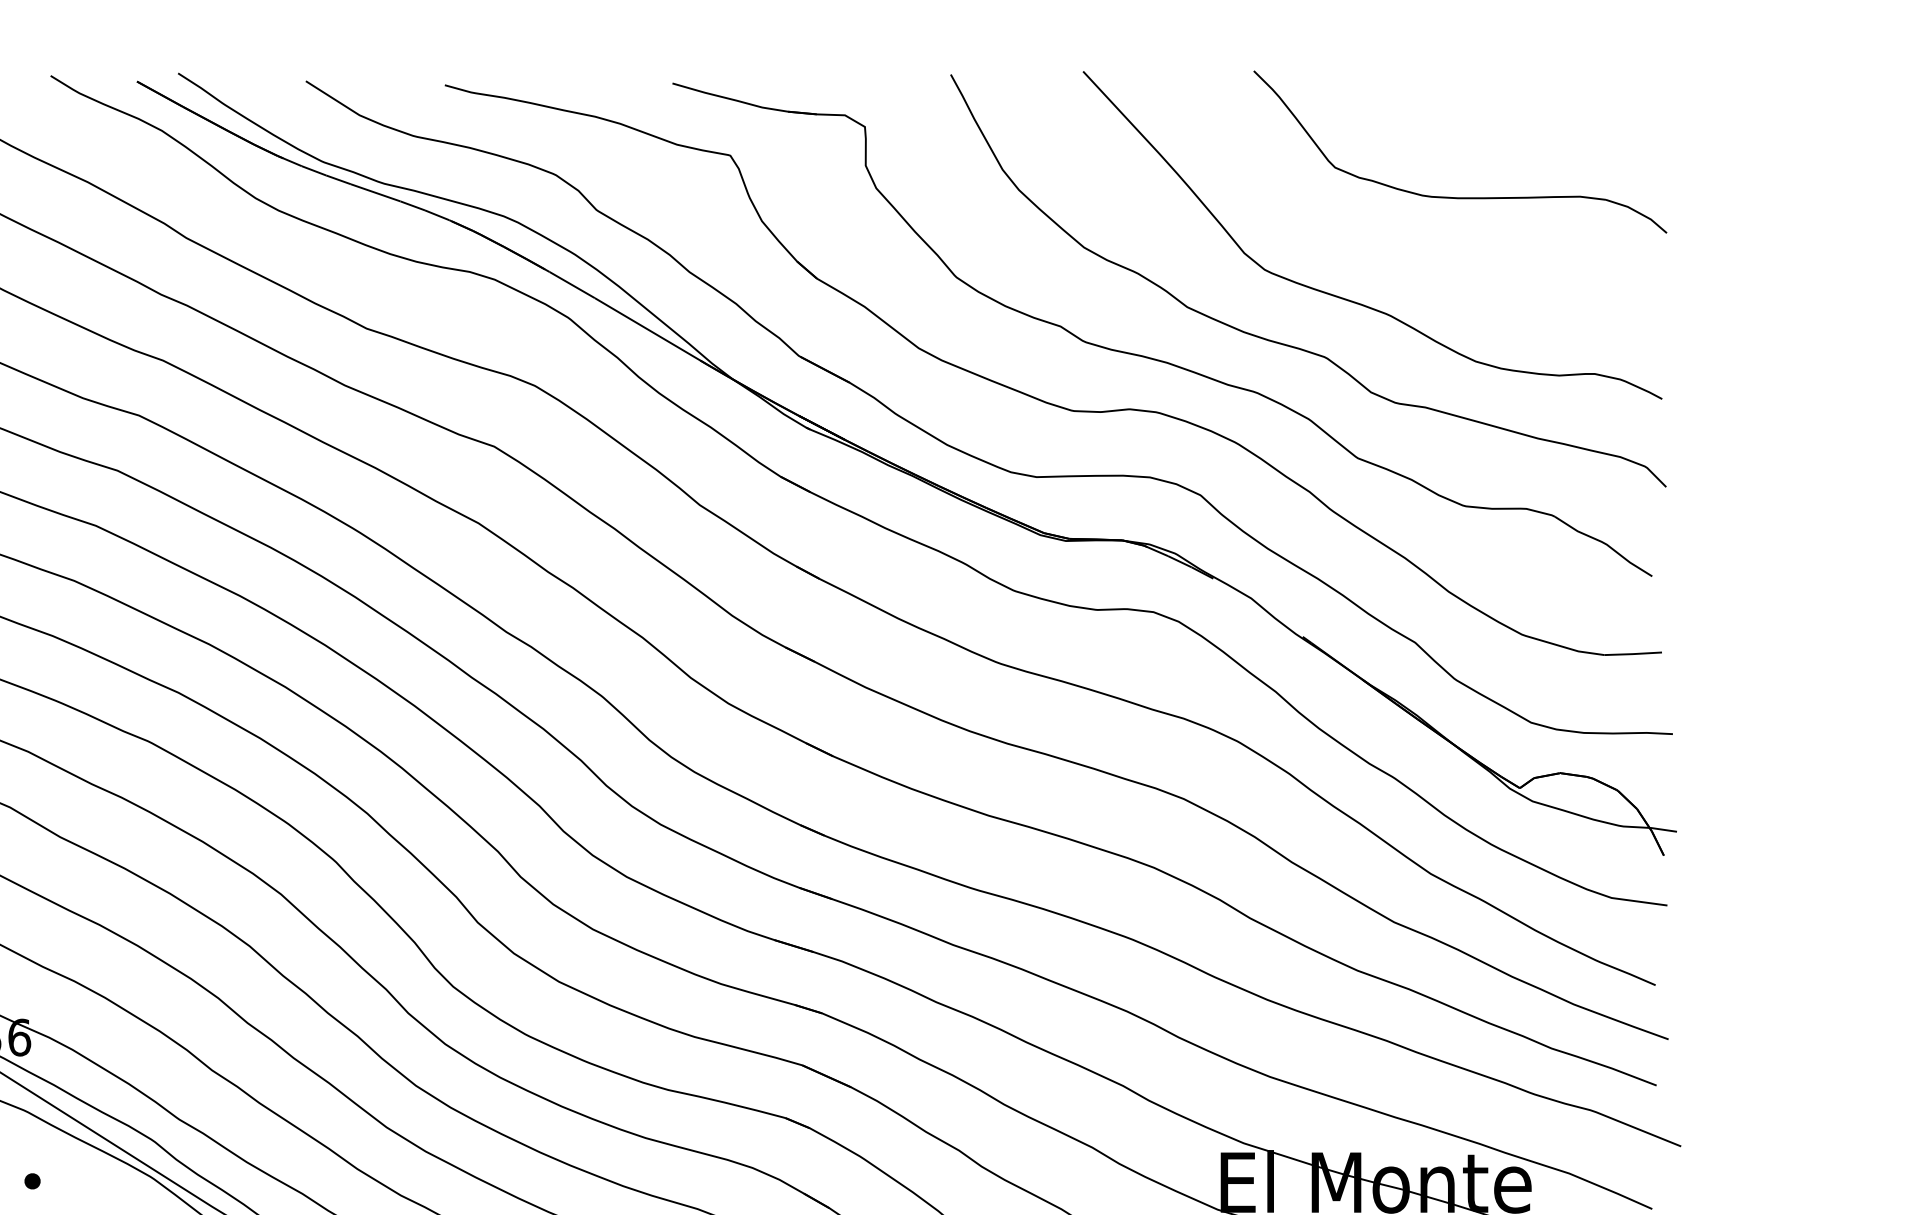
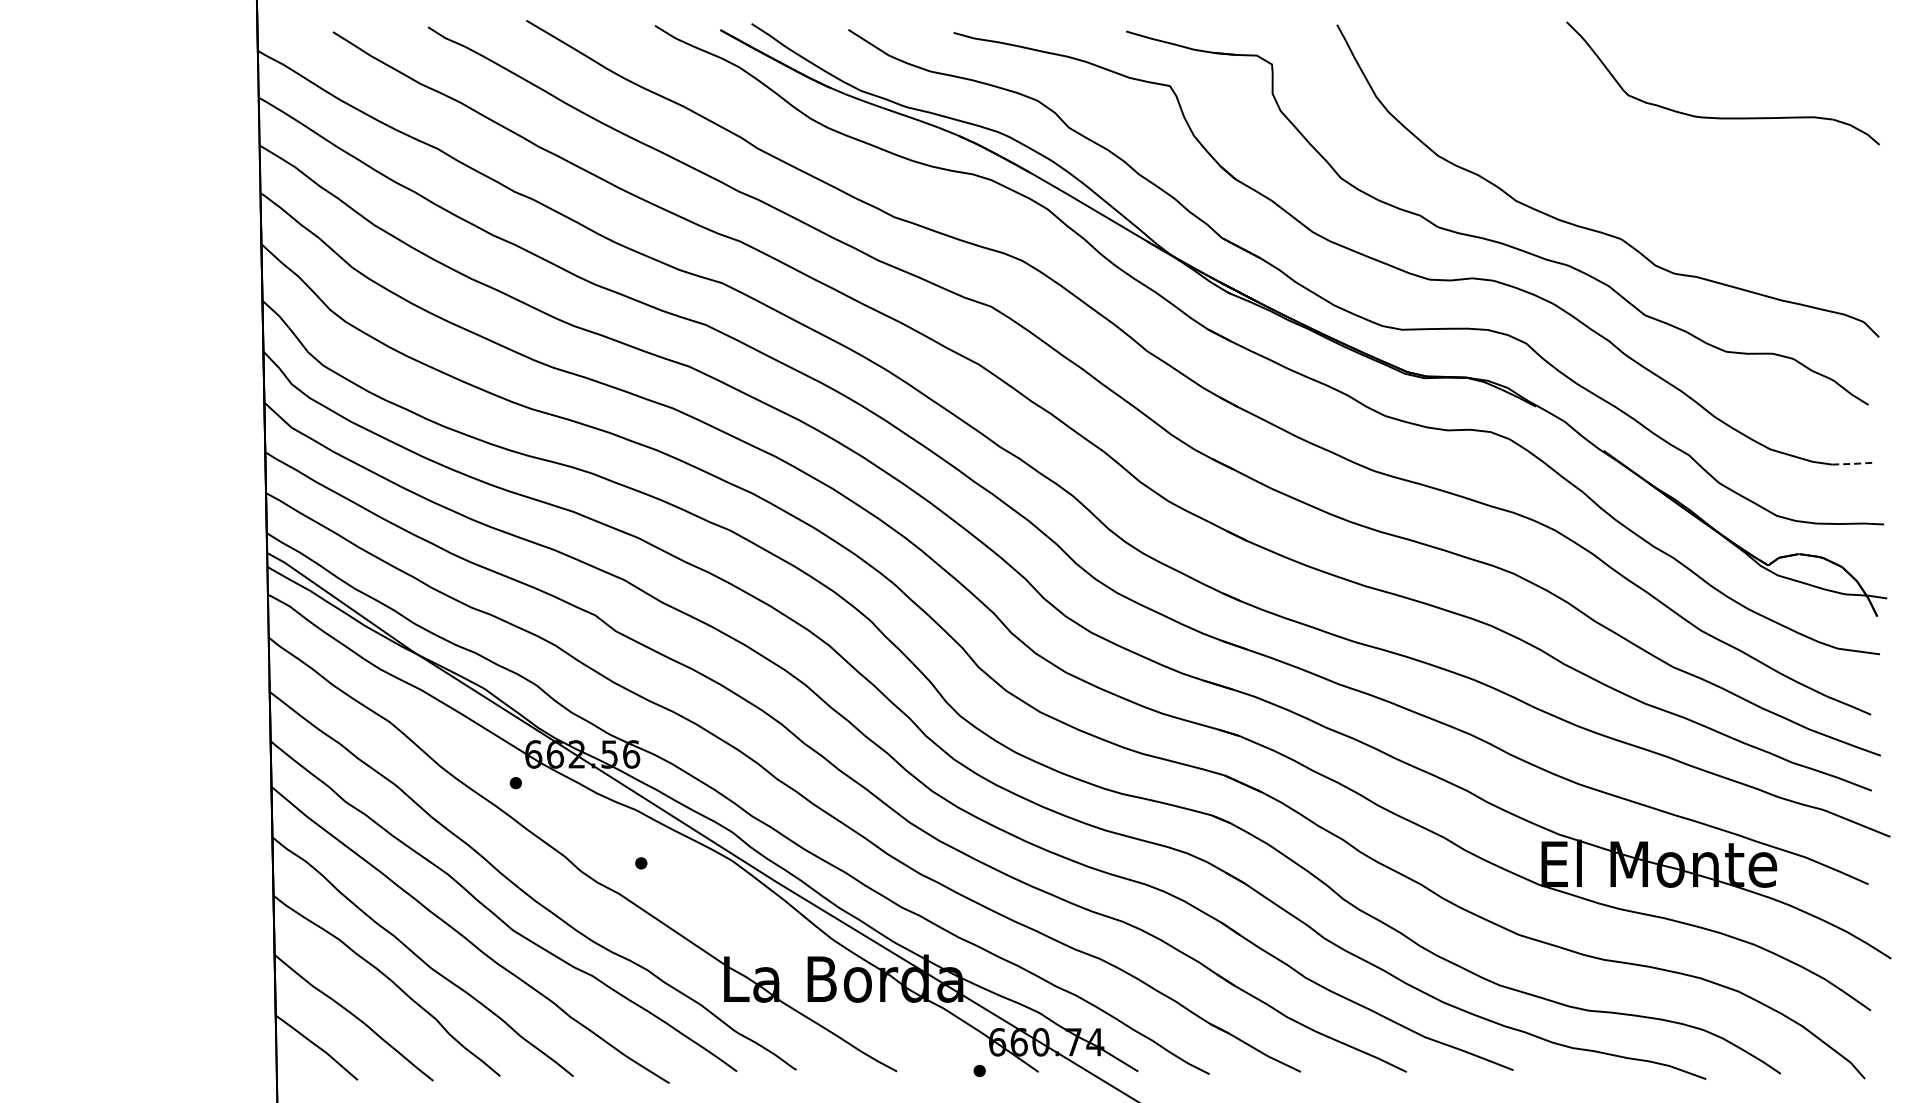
curve: (1351, 299) -> (1640, 195), removed
line: (1632, 653) -> (1853, 463), solid -> dashed

